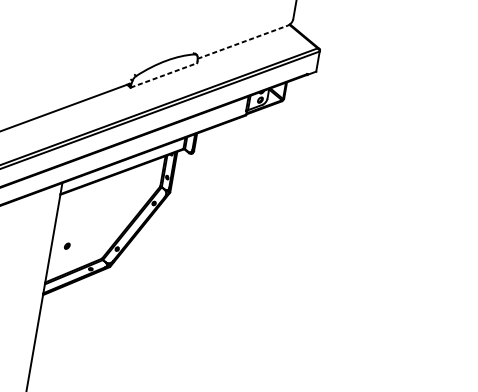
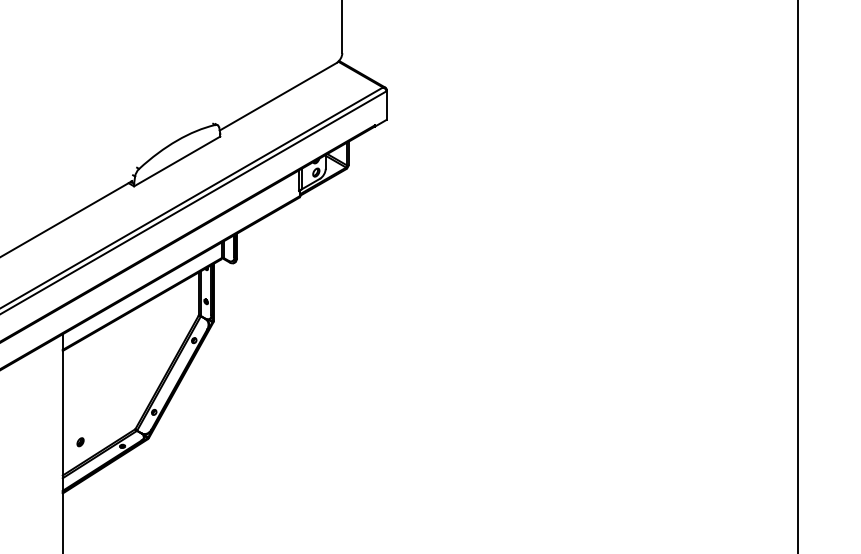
line: (243, 42) -> (278, 96), dashed -> solid
line: (164, 75) -> (177, 161), dashed -> solid
part: (67, 246) -> (80, 442), moved

